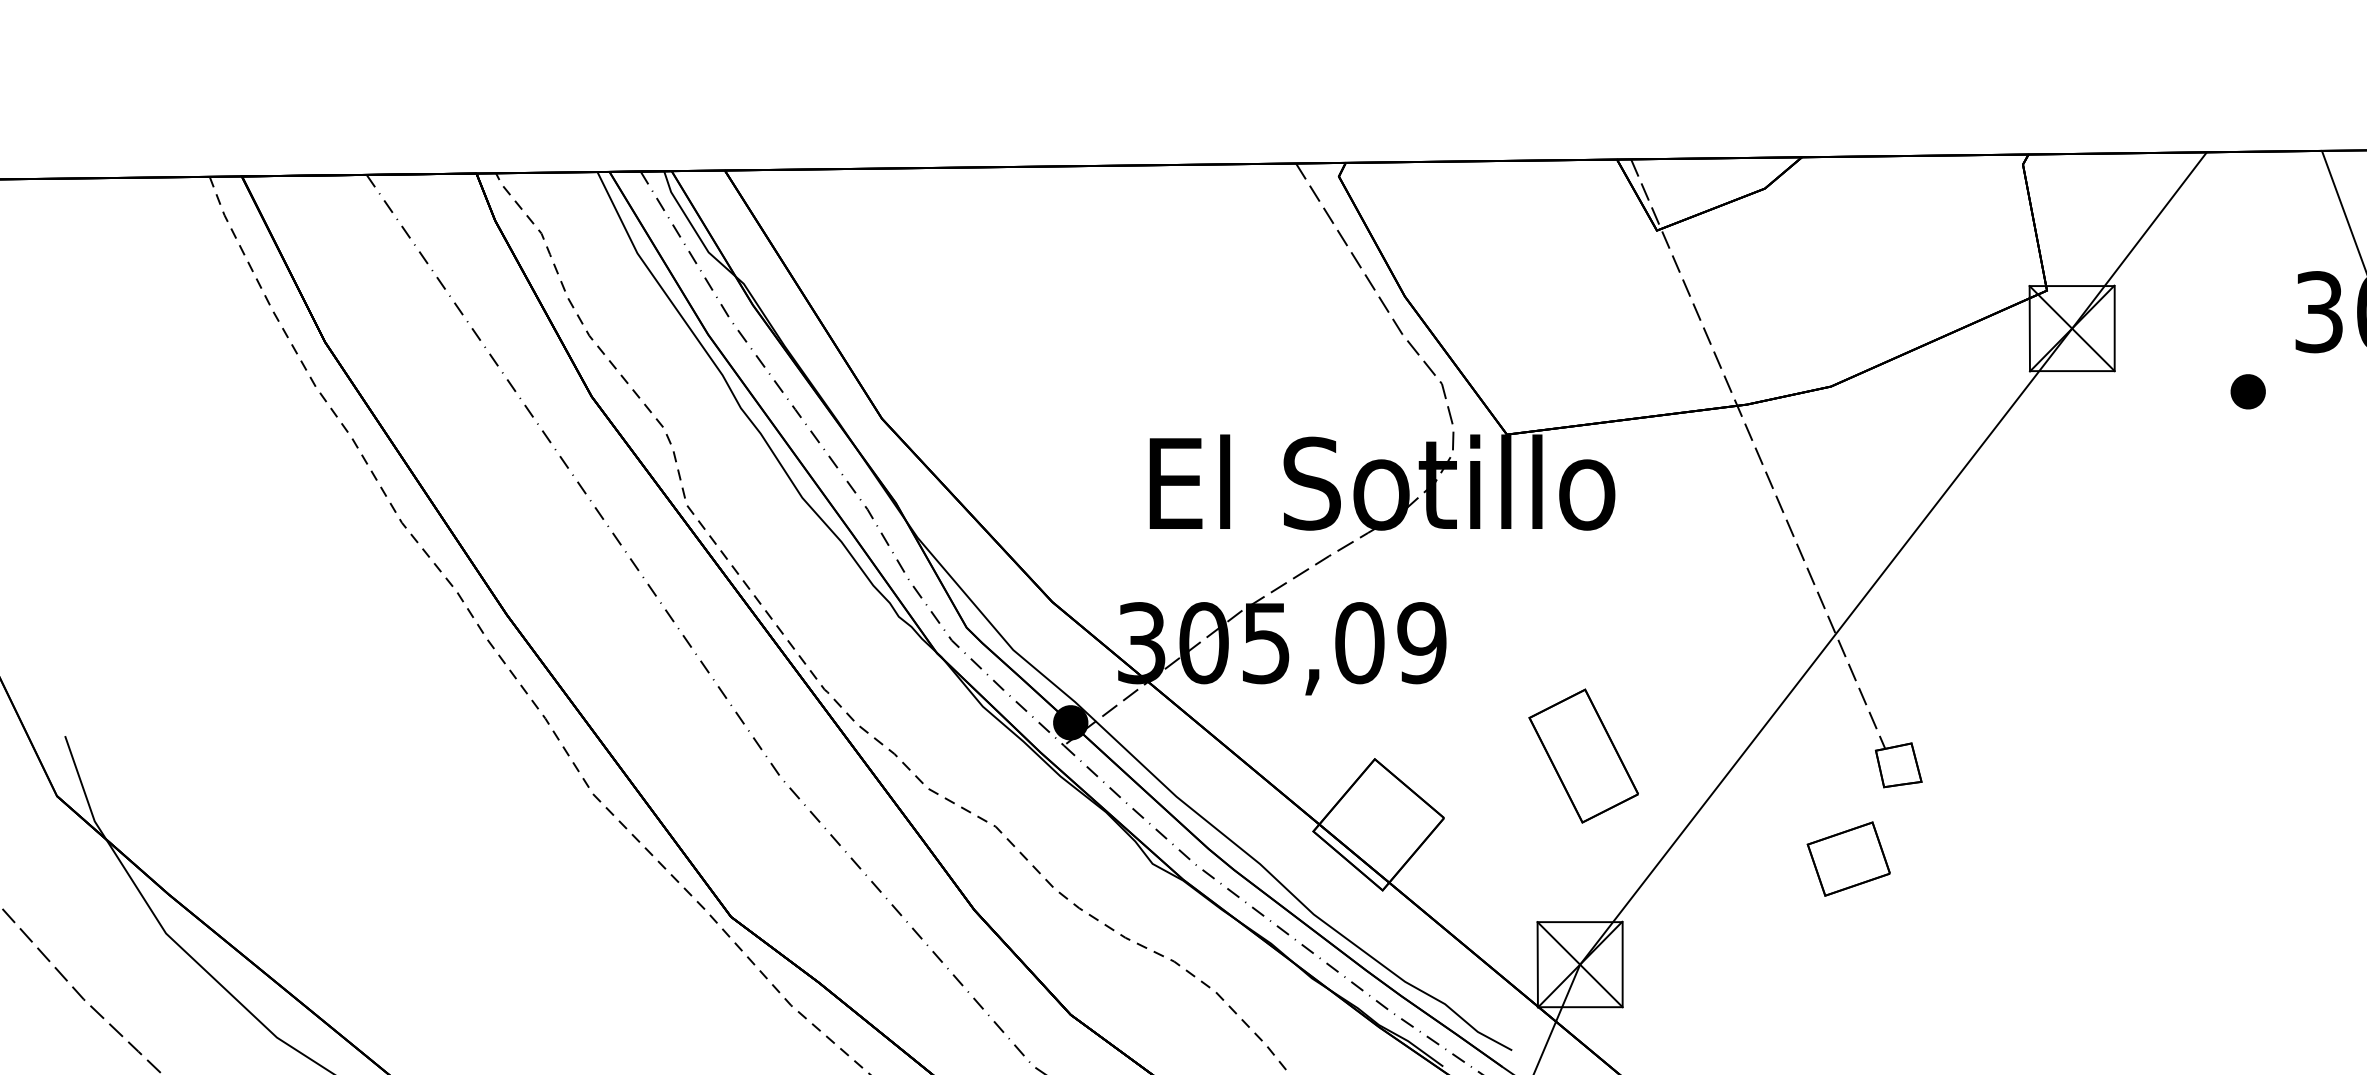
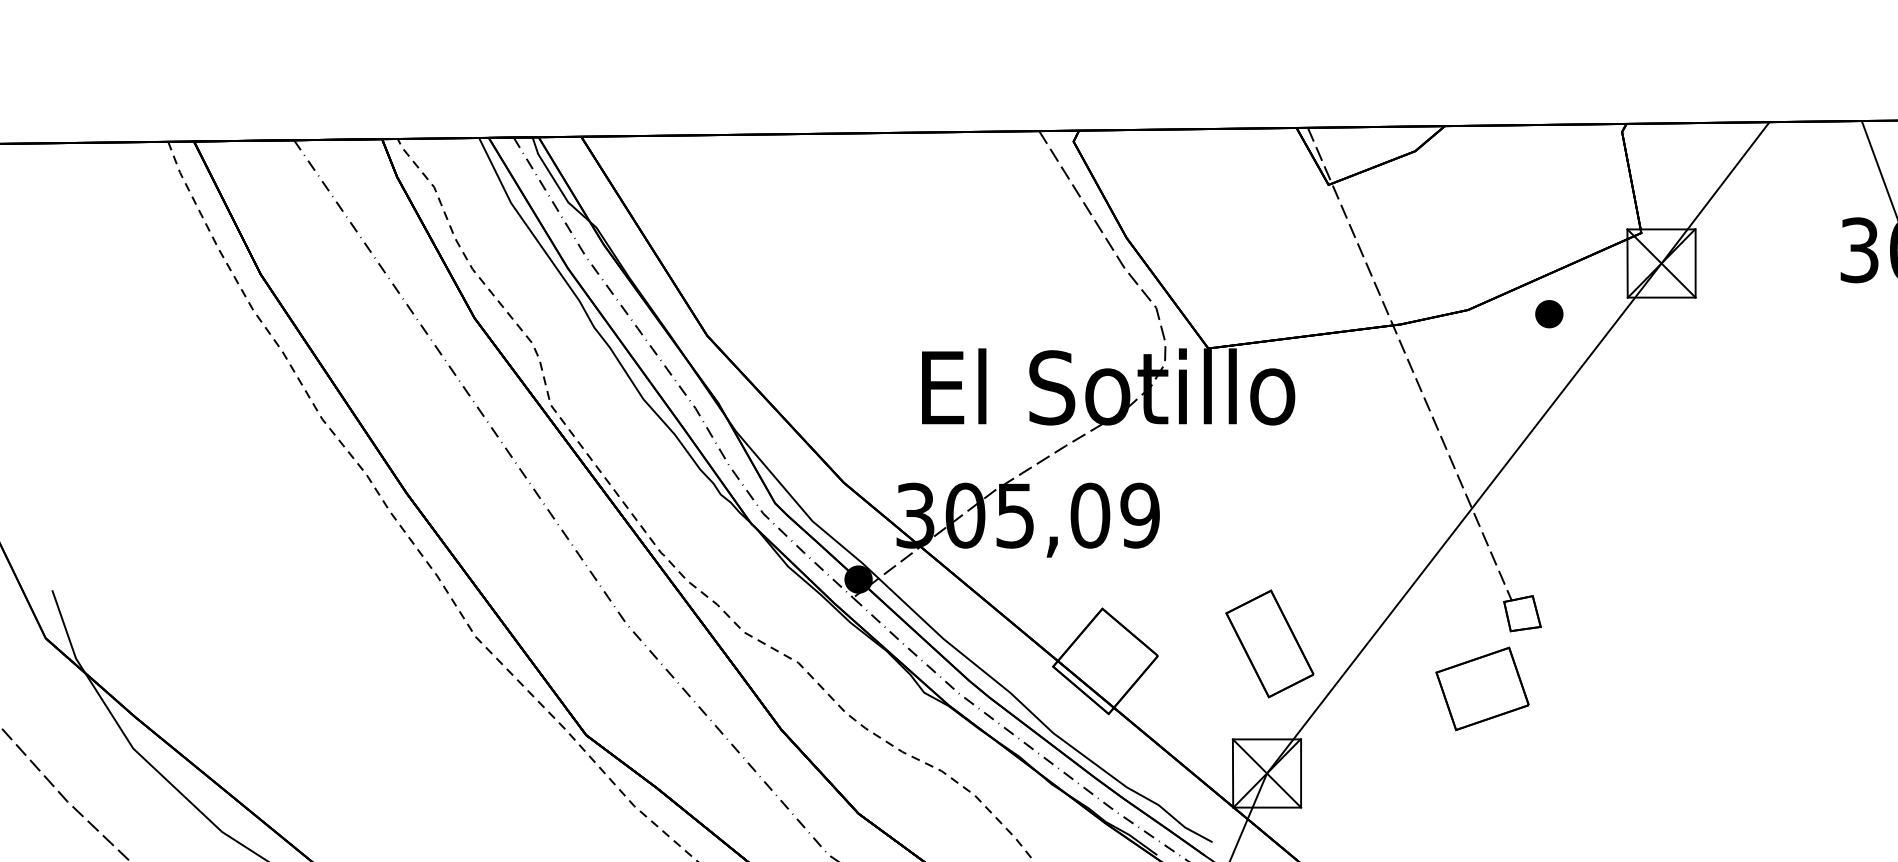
part: (2247, 391) -> (1548, 313), moved
part: (1583, 755) -> (1269, 643), moved
part: (1848, 858) -> (1482, 688), size x1.4

